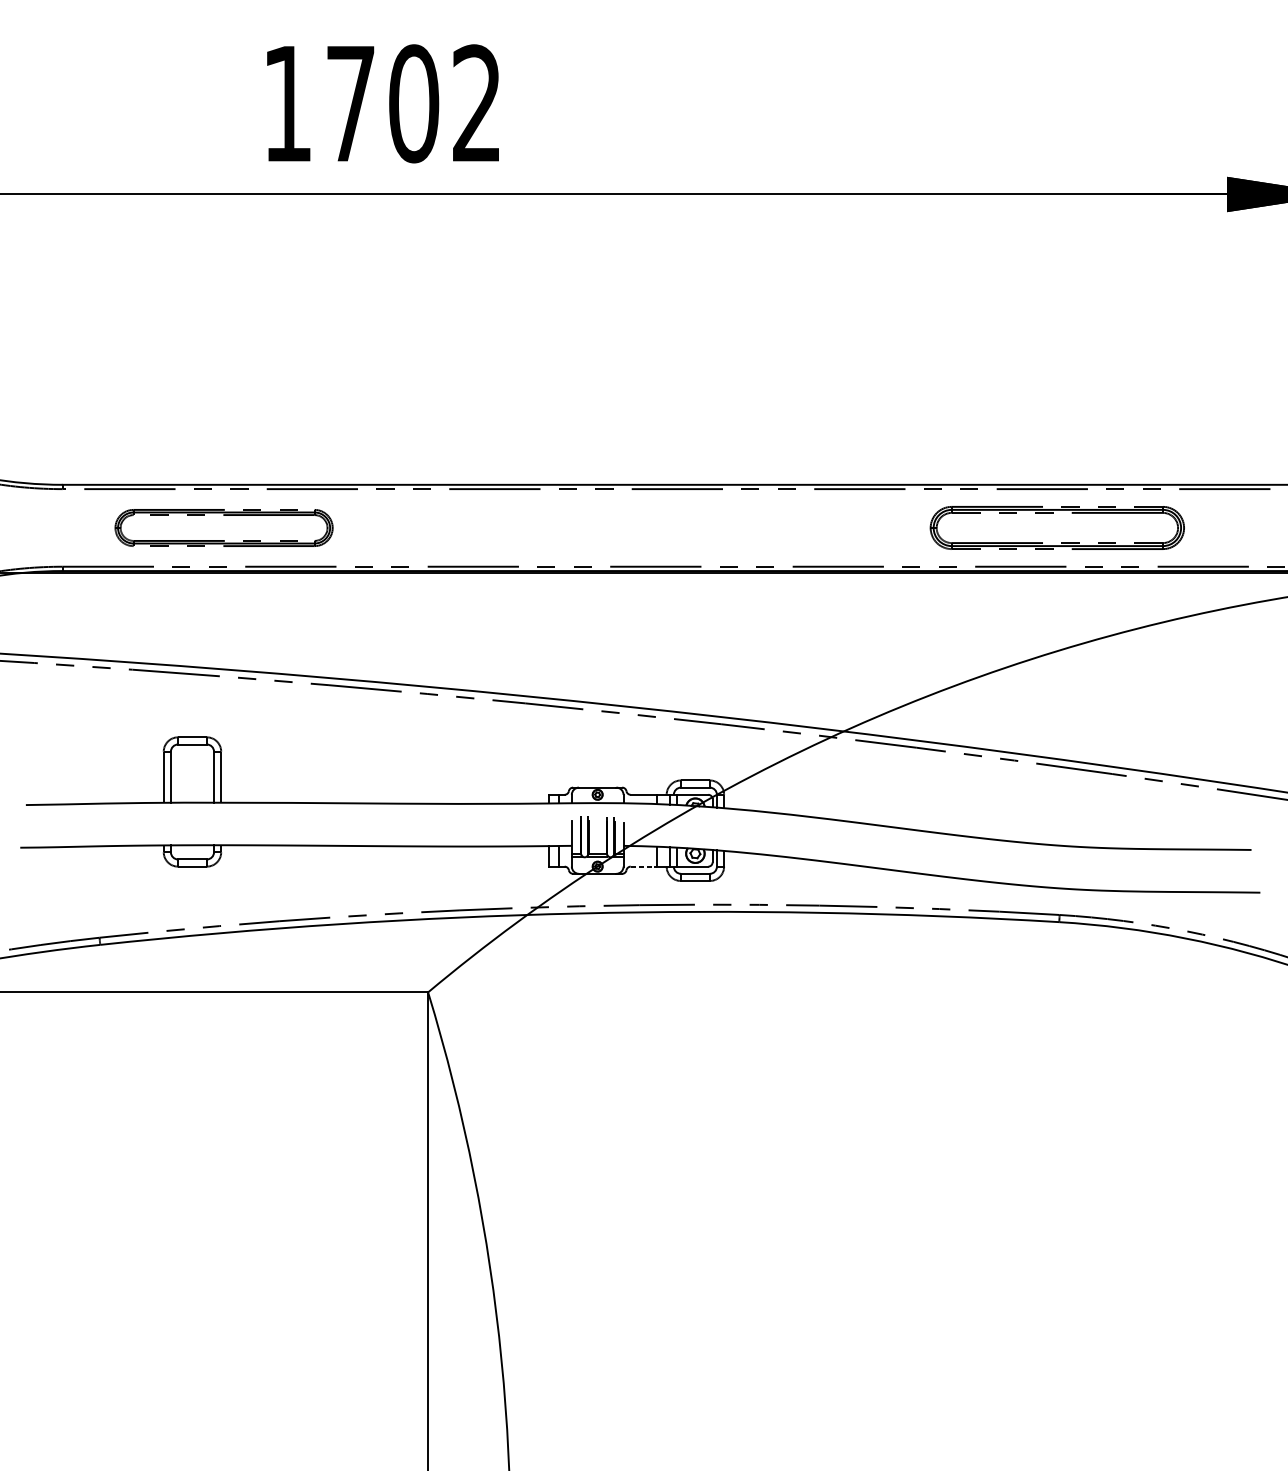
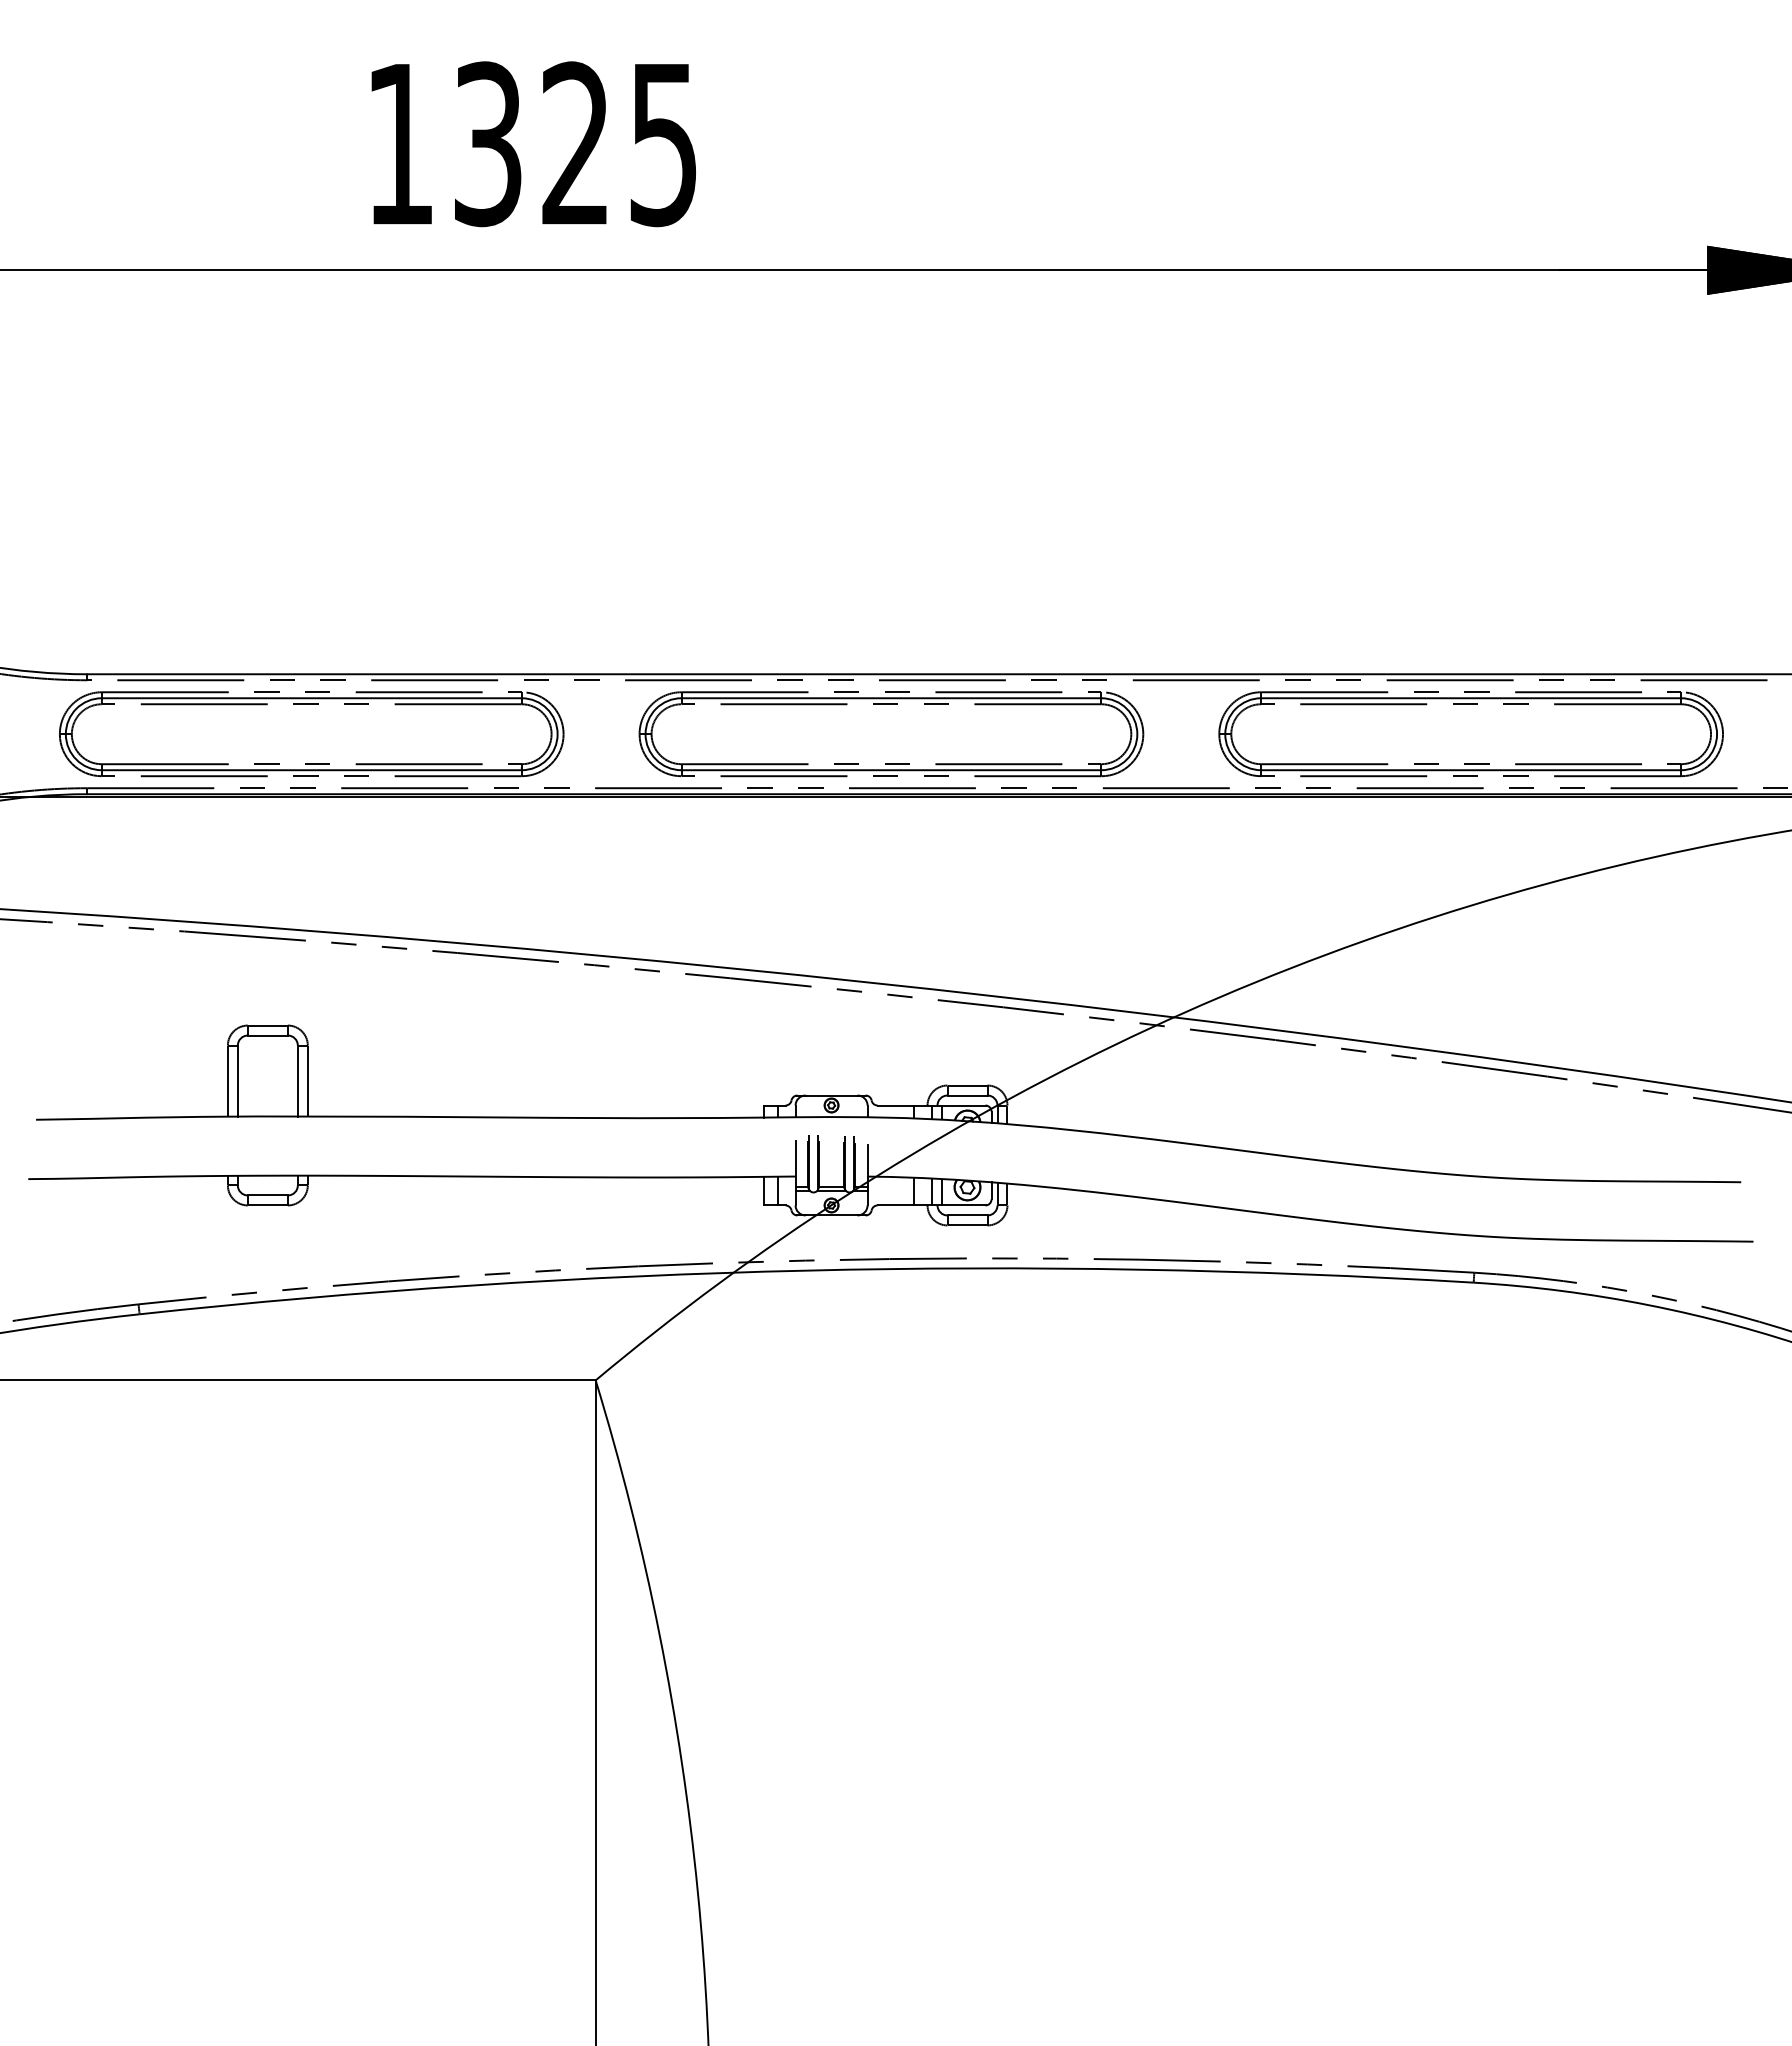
text: (413, 104) -> (575, 144), 1702 -> 1325
part: (223, 528) -> (311, 734), size x1.67
part: (640, 528) -> (891, 734), added
part: (1056, 528) -> (1470, 734), size x1.43
line: (643, 866) -> (895, 1205), dashed -> solid

